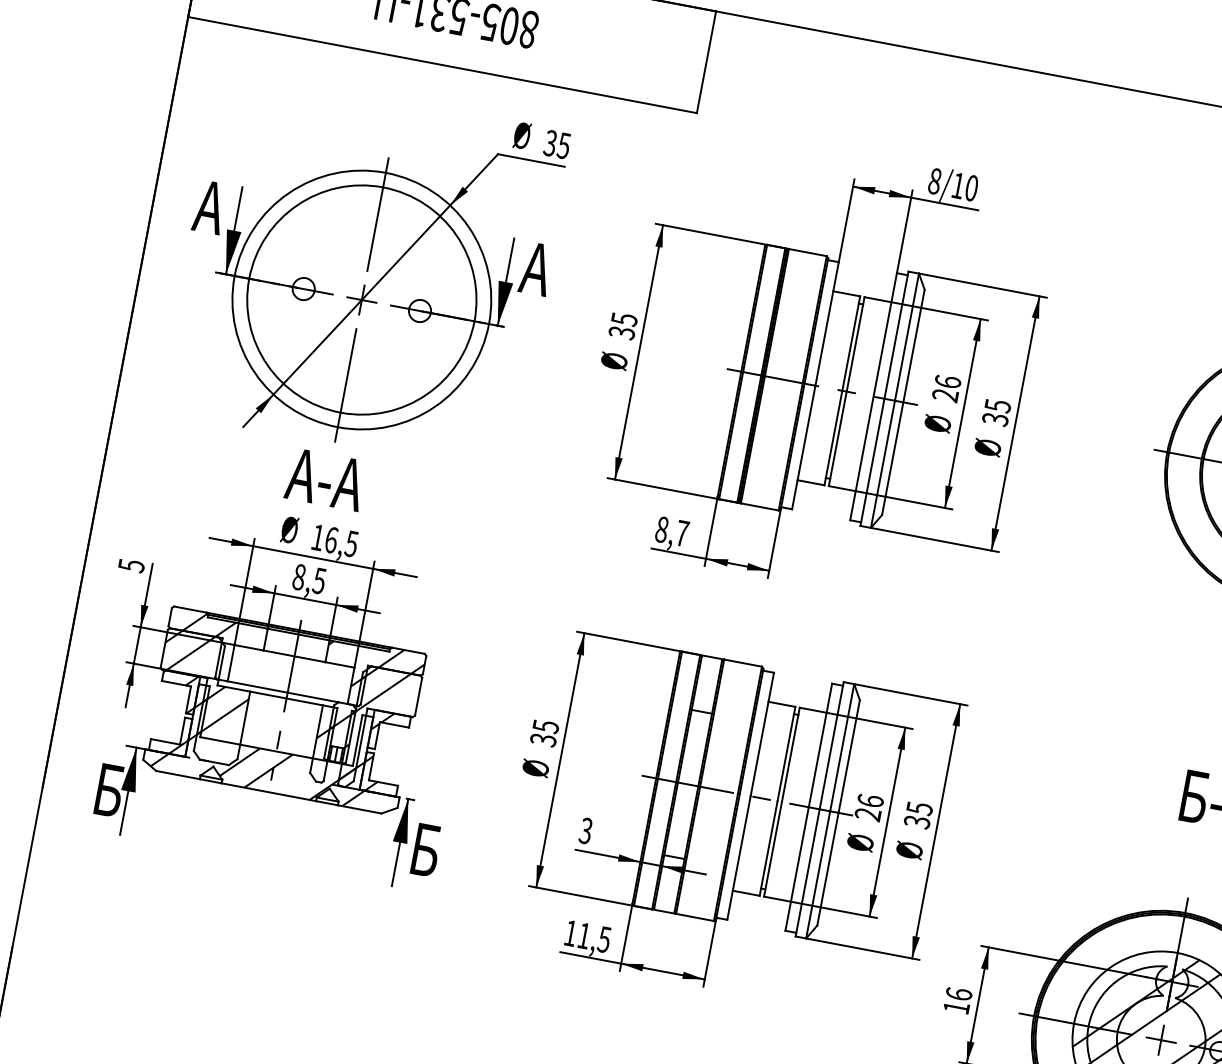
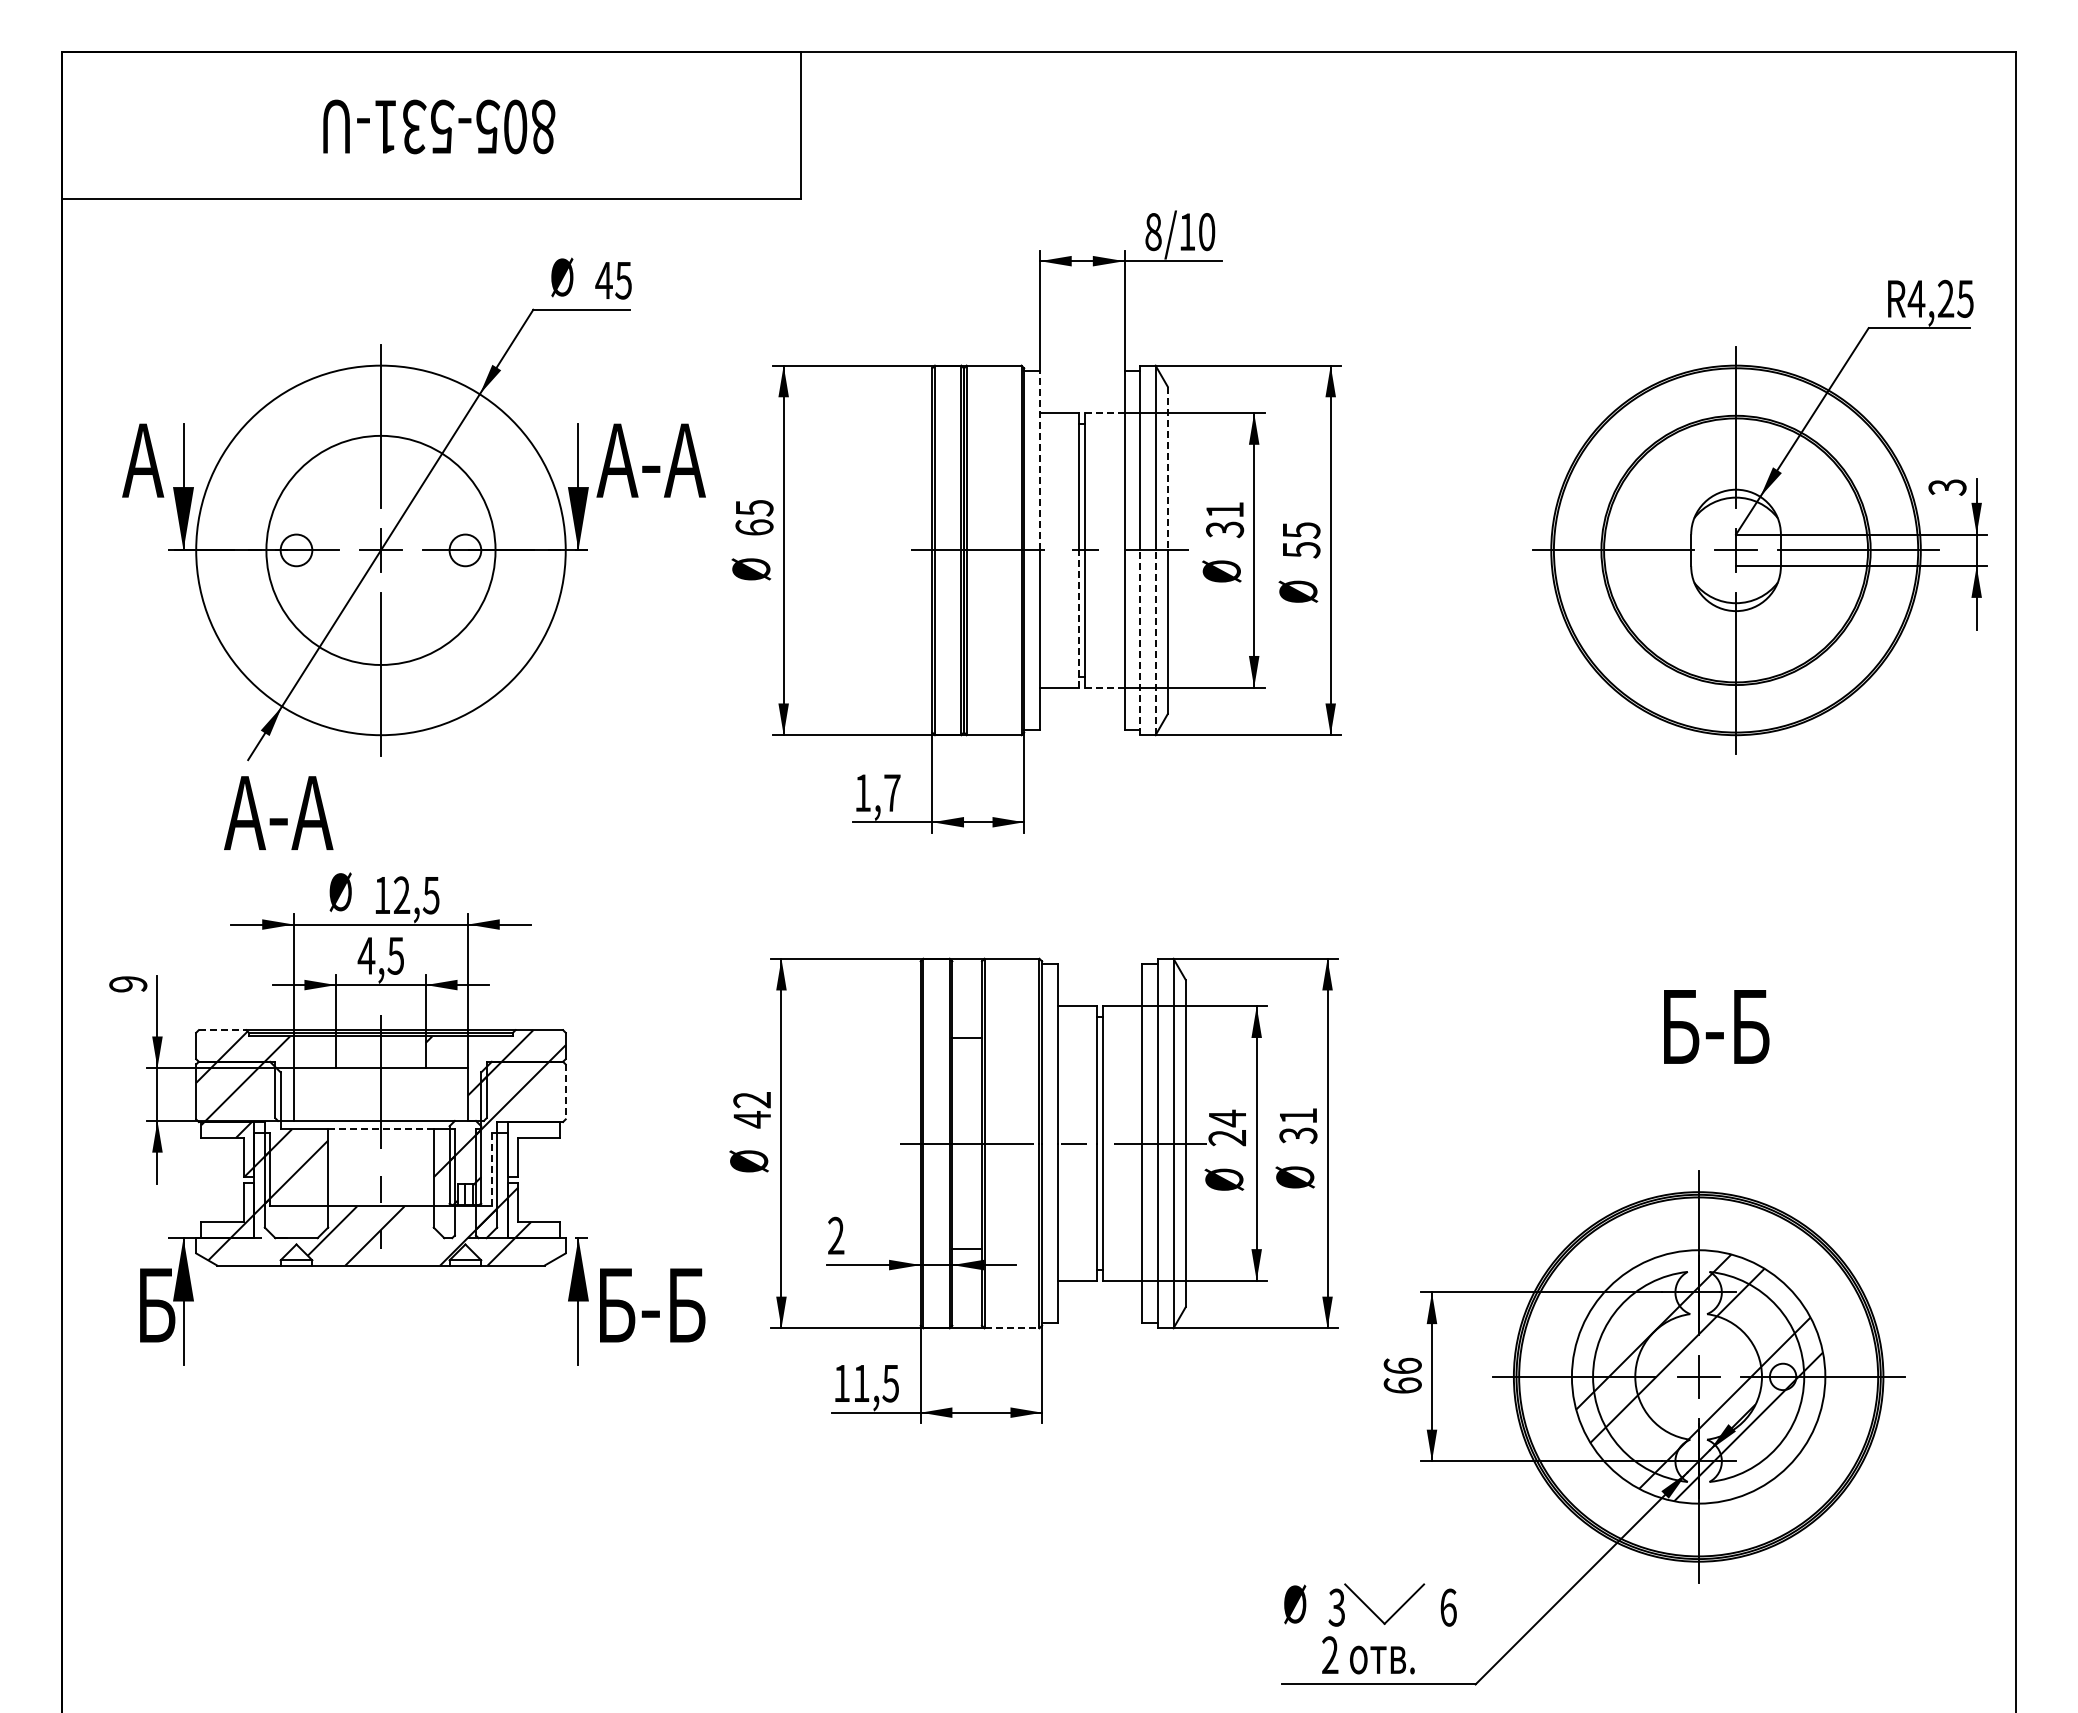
text: (550, 143) -> (603, 280), 35 -> 45
text: (574, 276) -> (673, 460), A -> A-A
line: (877, 299) -> (1104, 413), solid -> dashed
circle: (361, 300) -> (380, 550), size x0.7
line: (827, 323) -> (1040, 460), solid -> dashed
text: (621, 332) -> (754, 527), 35 -> 65
line: (913, 345) -> (1167, 468), solid -> dashed
text: (947, 388) -> (1225, 519), 26 -> 31
text: (994, 419) -> (1300, 550), 35 -> 55
line: (833, 438) -> (1079, 619), solid -> dashed
line: (872, 462) -> (1140, 642), solid -> dashed
line: (882, 464) -> (1155, 642), solid -> dashed
text: (325, 479) -> (278, 812), moved
line: (841, 488) -> (1104, 687), solid -> dashed
text: (662, 530) -> (863, 793), 8,7 -> 1,7
text: (331, 540) -> (401, 895), 16,5 -> 12,5
text: (131, 565) -> (128, 984), 5 -> 9
text: (299, 576) -> (366, 955), 8,5 -> 4,5
line: (190, 609) -> (222, 1030), solid -> dashed
line: (418, 697) -> (565, 1092), solid -> dashed
line: (286, 698) -> (380, 1129), solid -> dashed
hatch: (382, 721) -> (521, 1136), removed
text: (544, 733) -> (752, 1110), 35 -> 42
line: (357, 740) -> (491, 1169), solid -> dashed
text: (870, 801) -> (1227, 1118), 26 -> 24
text: (919, 808) -> (1298, 1116), 35 -> 31
text: (585, 831) -> (835, 1236), 3 -> 2
text: (465, 857) -> (673, 1305), Б -> Б-Б
line: (695, 917) -> (1012, 1328), solid -> dashed
text: (956, 1007) -> (1402, 1385), 16 -> 66

